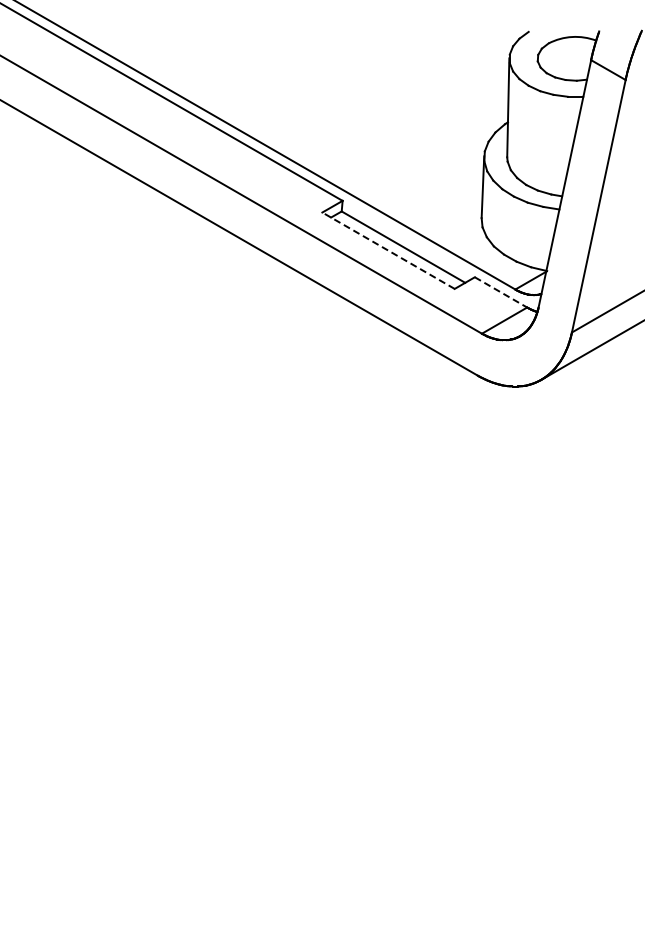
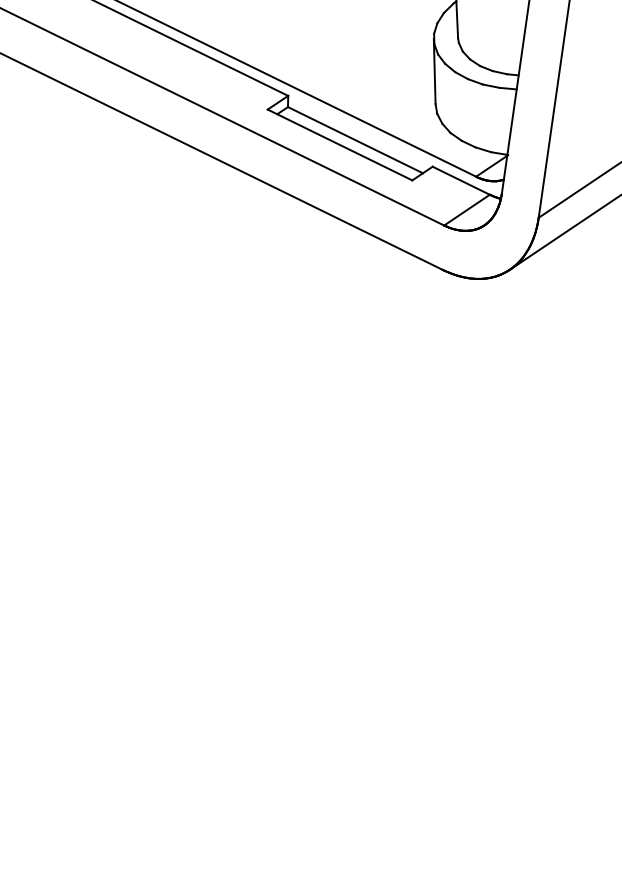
line: (388, 250) -> (339, 144), dashed -> solid
line: (501, 292) -> (461, 180), dashed -> solid

